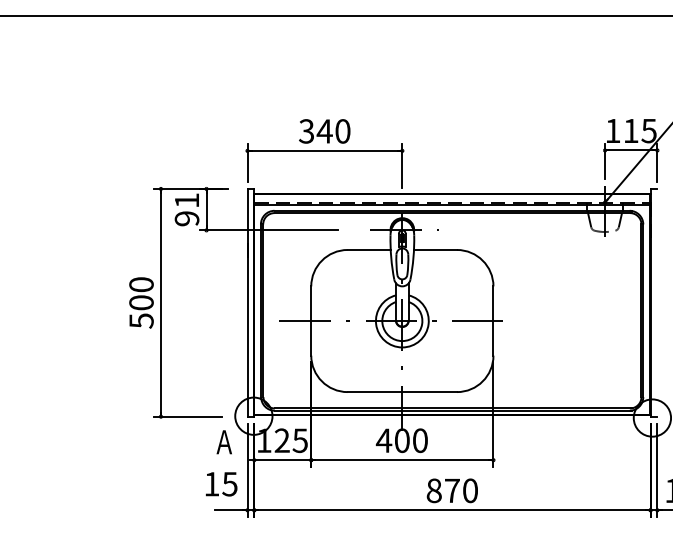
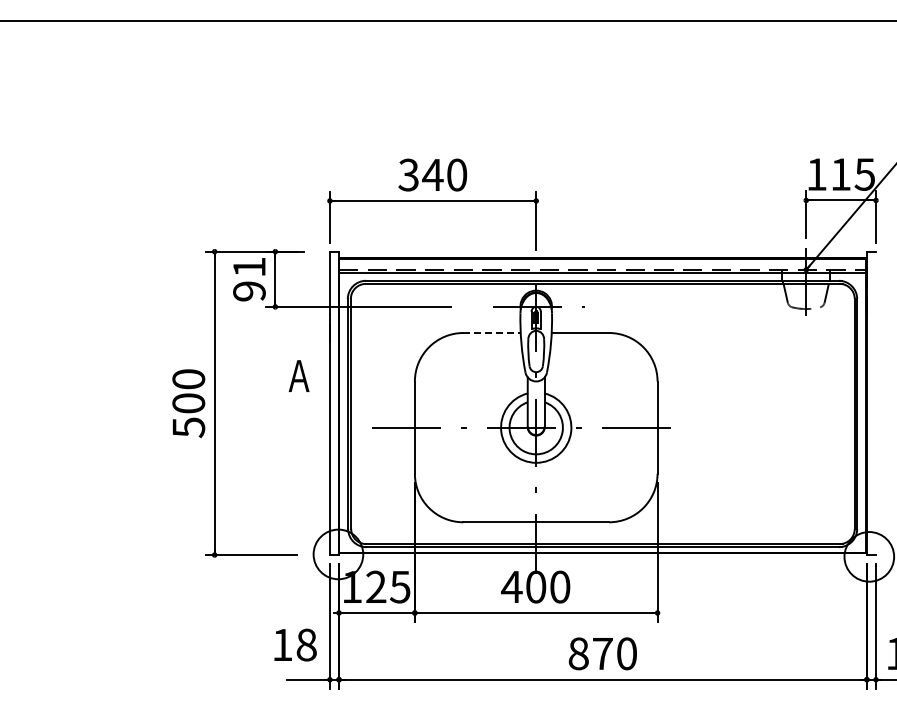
line: (369, 250) -> (492, 333), solid -> dashed
text: (223, 441) -> (298, 375), moved
text: (229, 483) -> (306, 644), 15 -> 18

